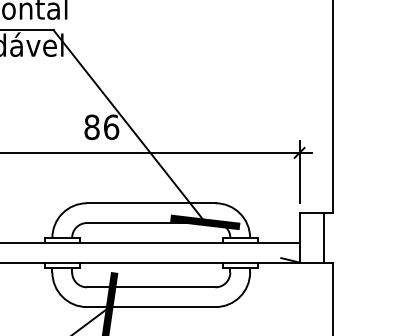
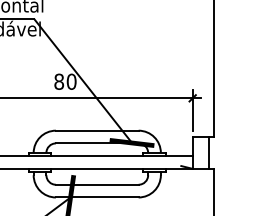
text: (111, 126) -> (71, 81), 86 -> 80

